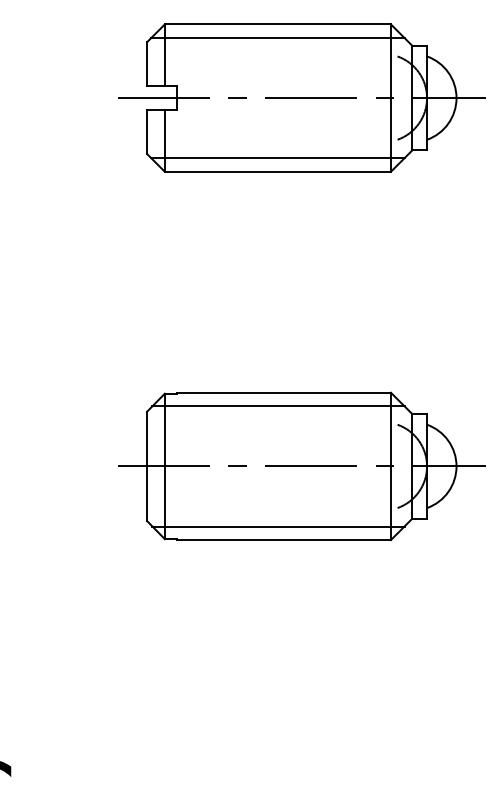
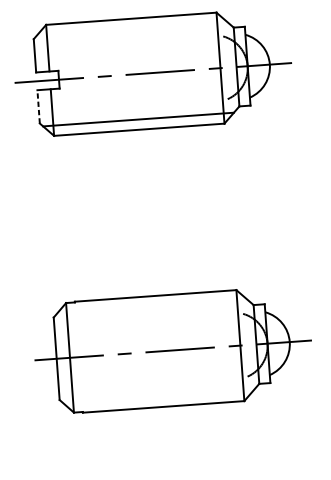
line: (277, 38) -> (131, 29), removed
line: (147, 131) -> (38, 106), solid -> dashed
line: (278, 406) -> (152, 306), removed
line: (278, 526) -> (158, 396), removed

